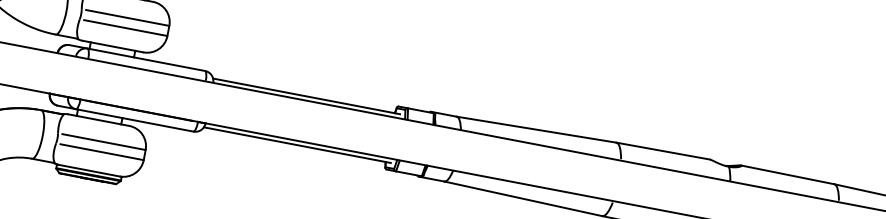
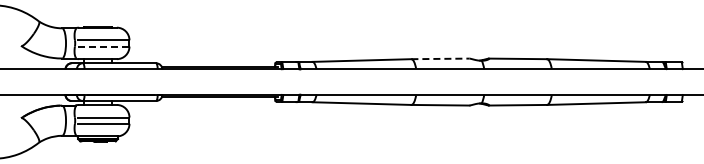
line: (125, 27) -> (103, 46), solid -> dashed
line: (663, 150) -> (440, 58), solid -> dashed

